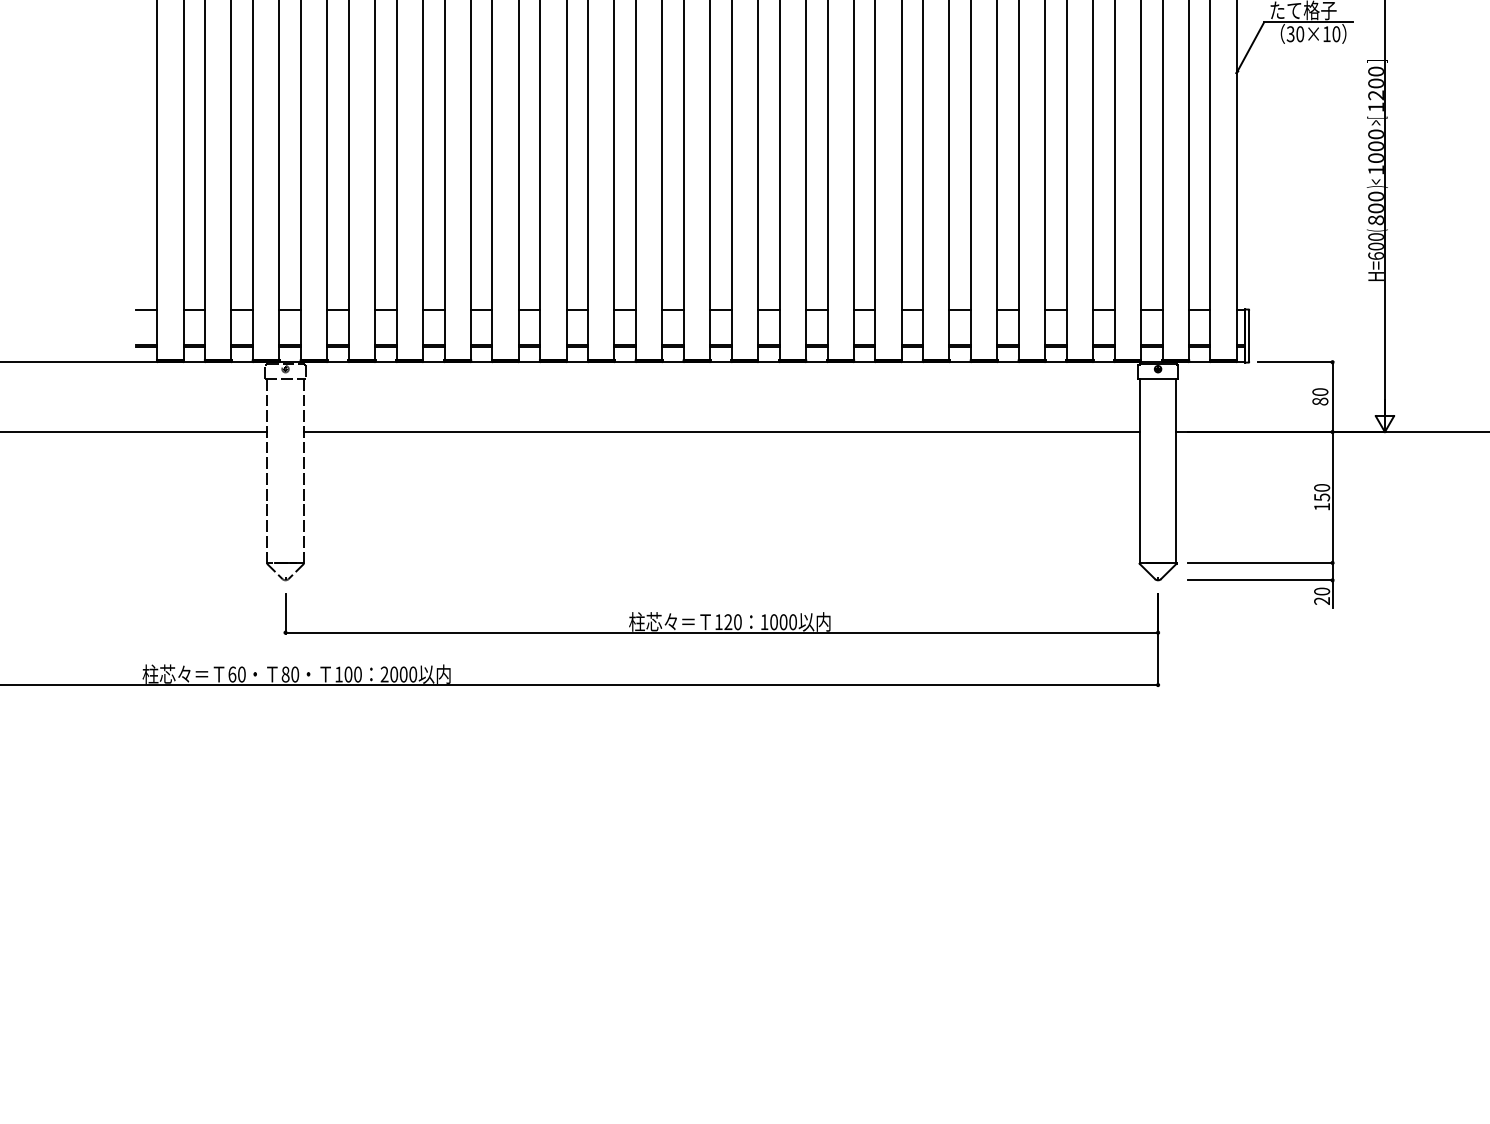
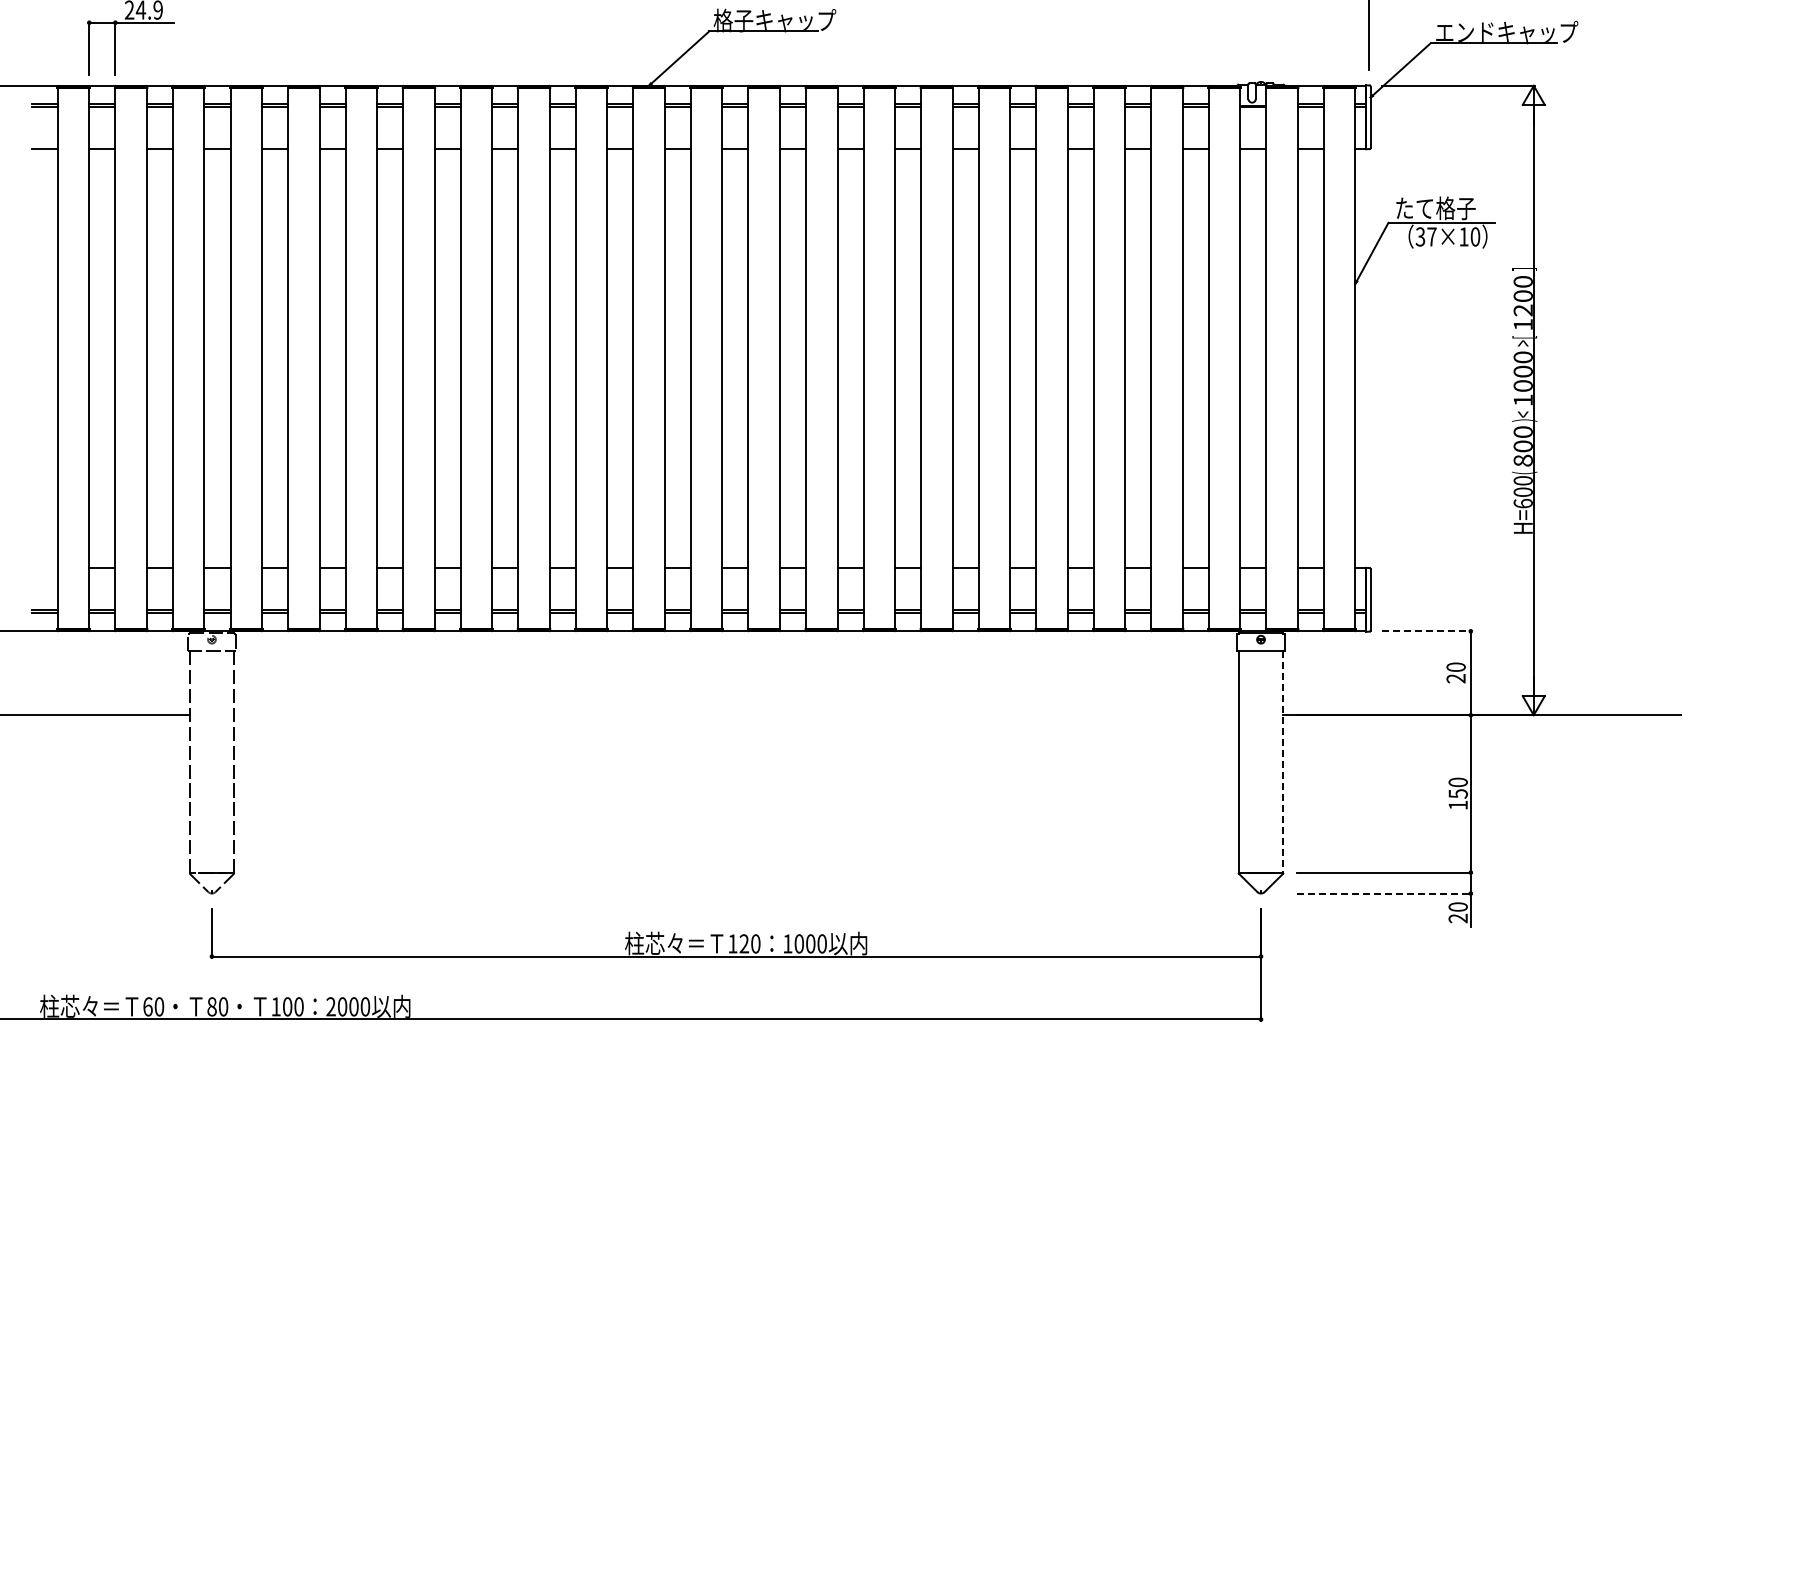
text: (1299, 33) -> (1431, 236), 30×10 -> 37×10
line: (146, 309) -> (44, 568), removed
line: (1296, 362) -> (1427, 631), solid -> dashed
text: (1319, 401) -> (1455, 678), 80 -> 20
line: (721, 432) -> (736, 715), removed
line: (1176, 470) -> (1283, 761), solid -> dashed
line: (1260, 580) -> (1384, 893), solid -> dashed

